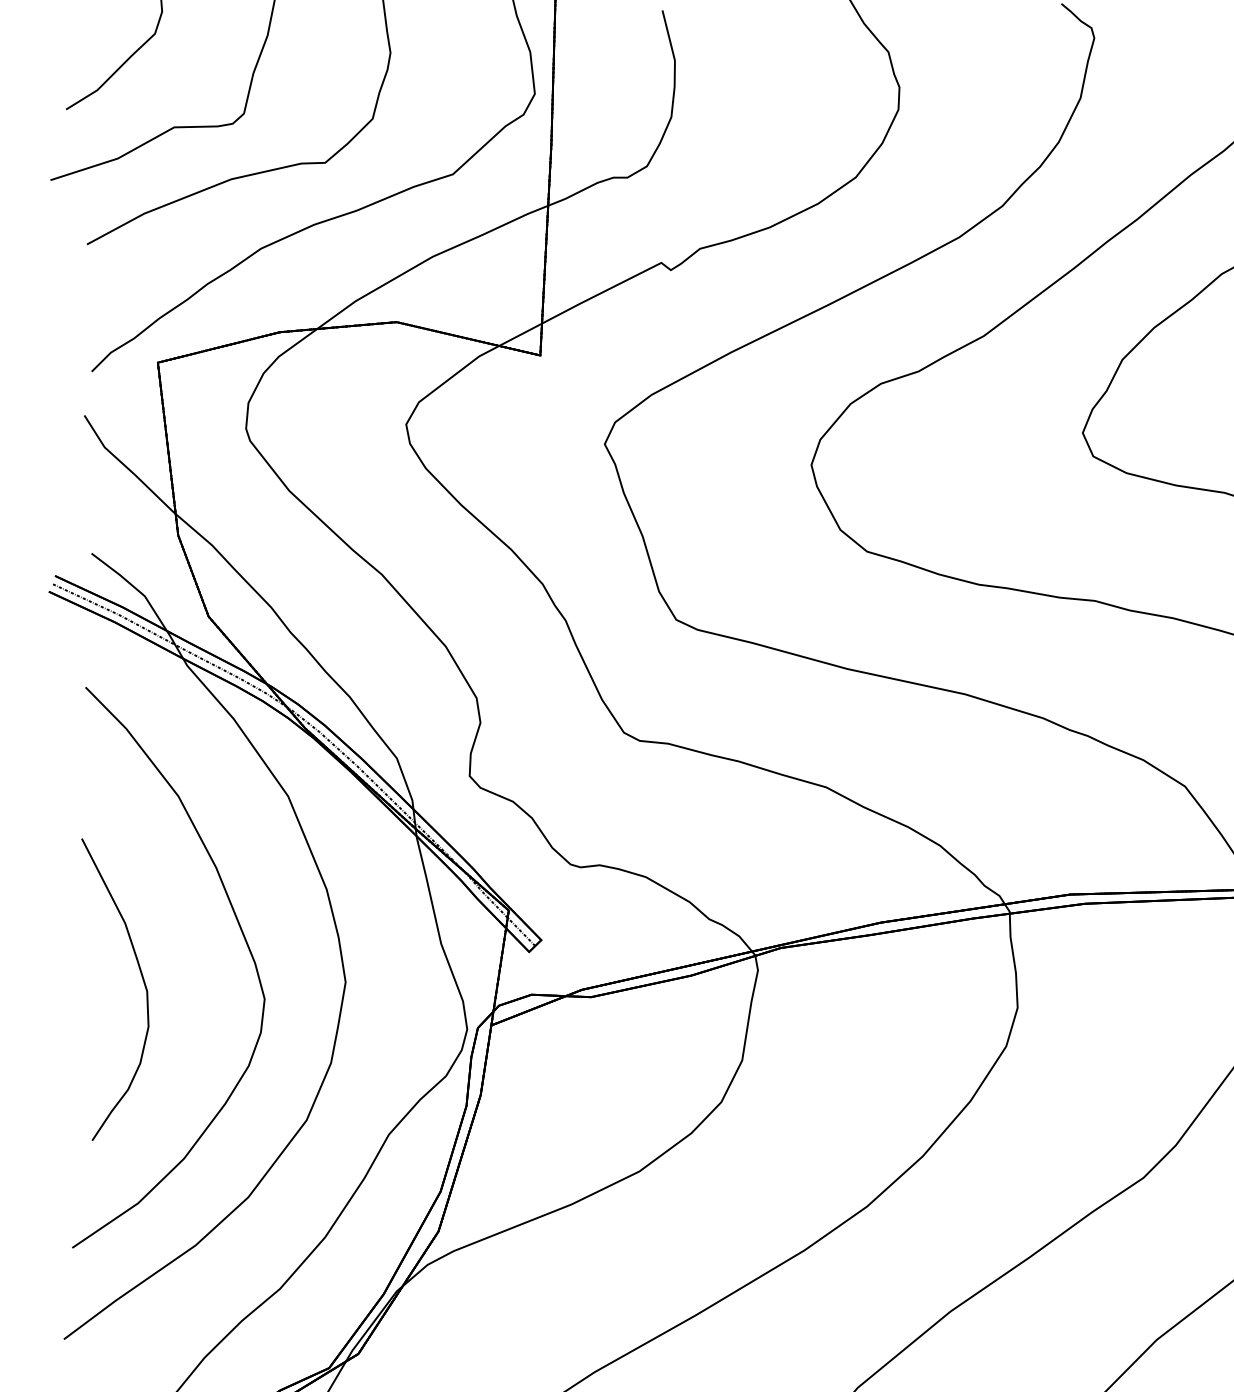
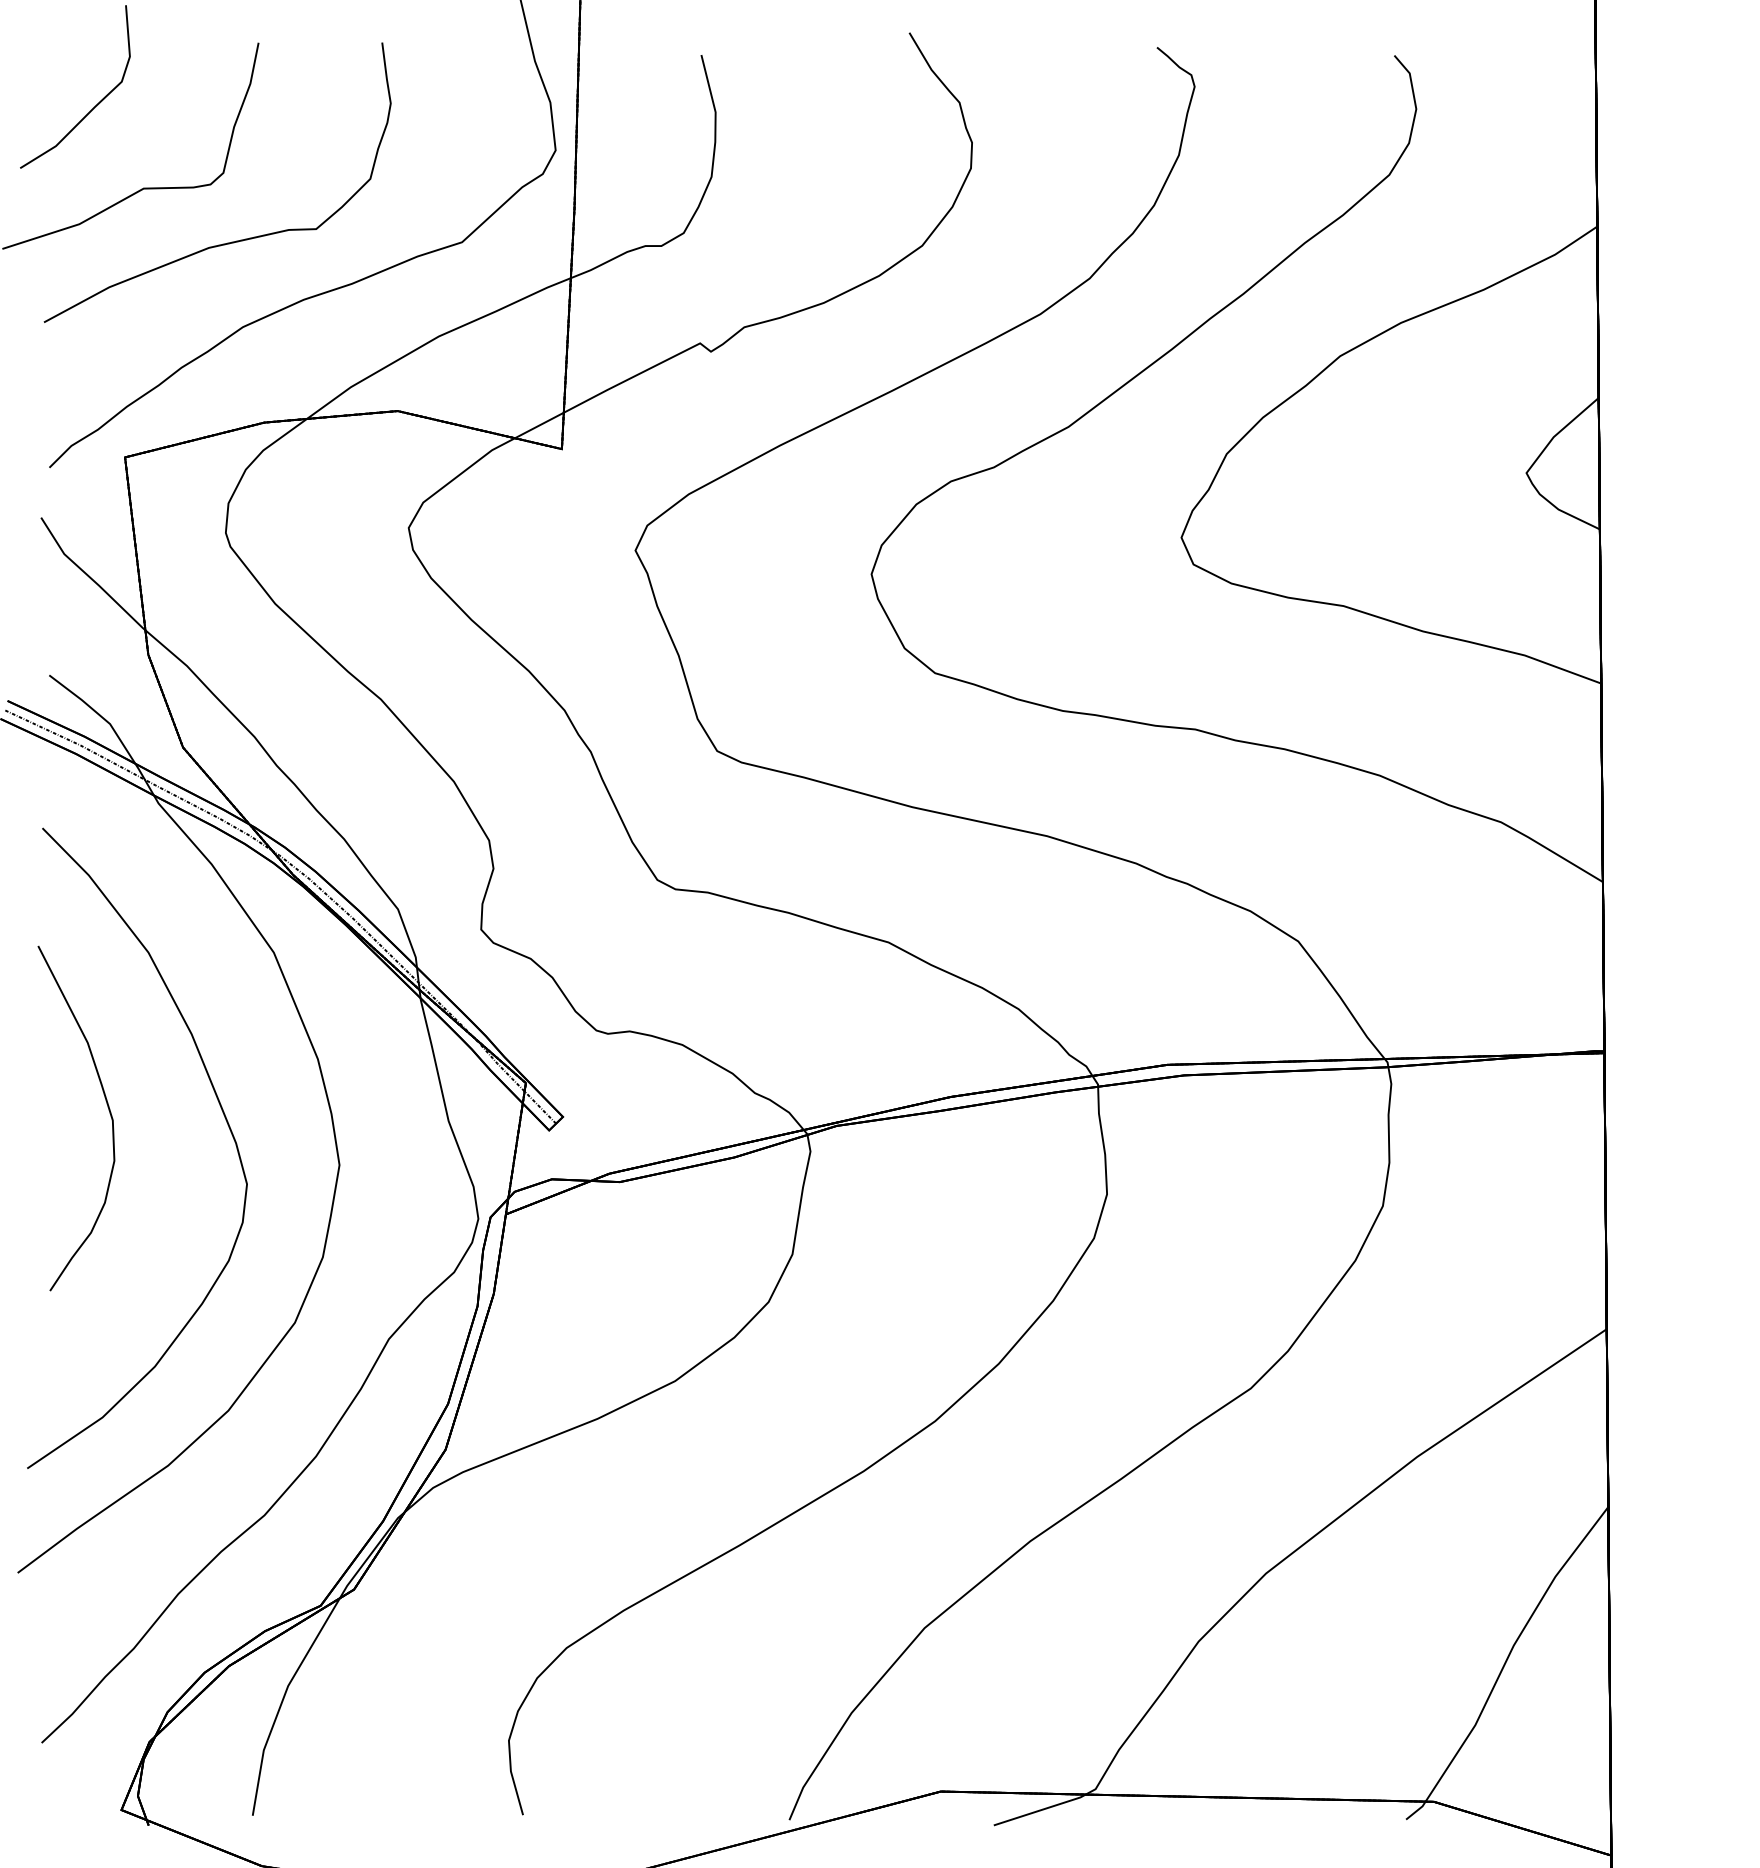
curve: (142, 980) -> (107, 1107), moved

